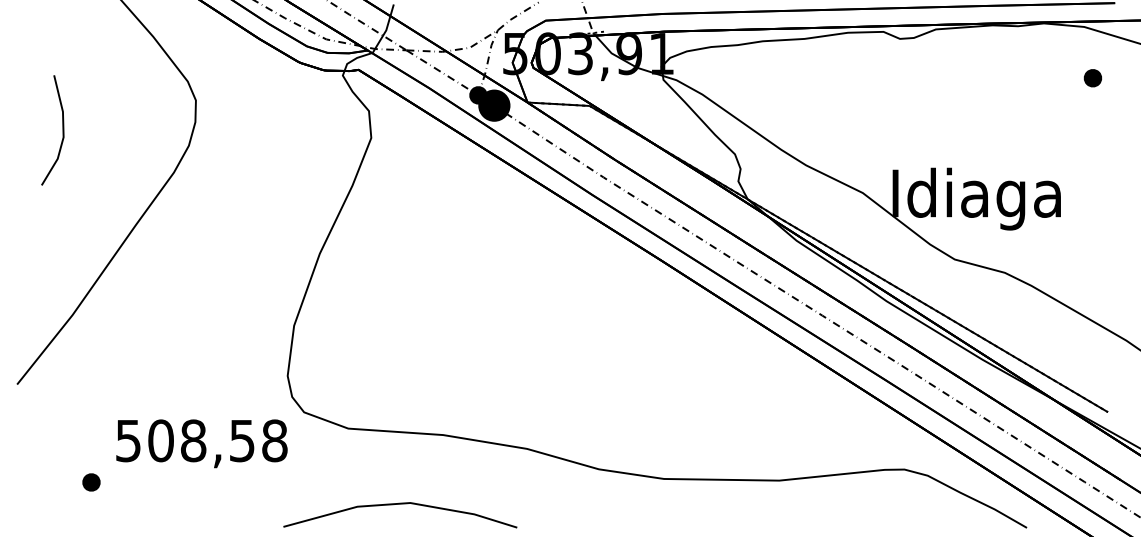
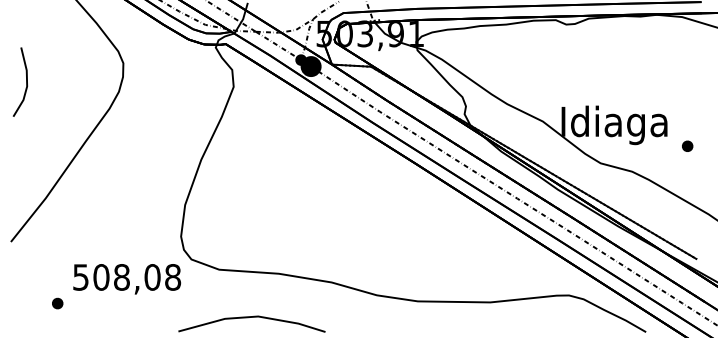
part: (1092, 76) -> (687, 145), moved
line: (62, 129) -> (26, 81), moved
text: (242, 440) -> (152, 277), 508,58 -> 508,08

